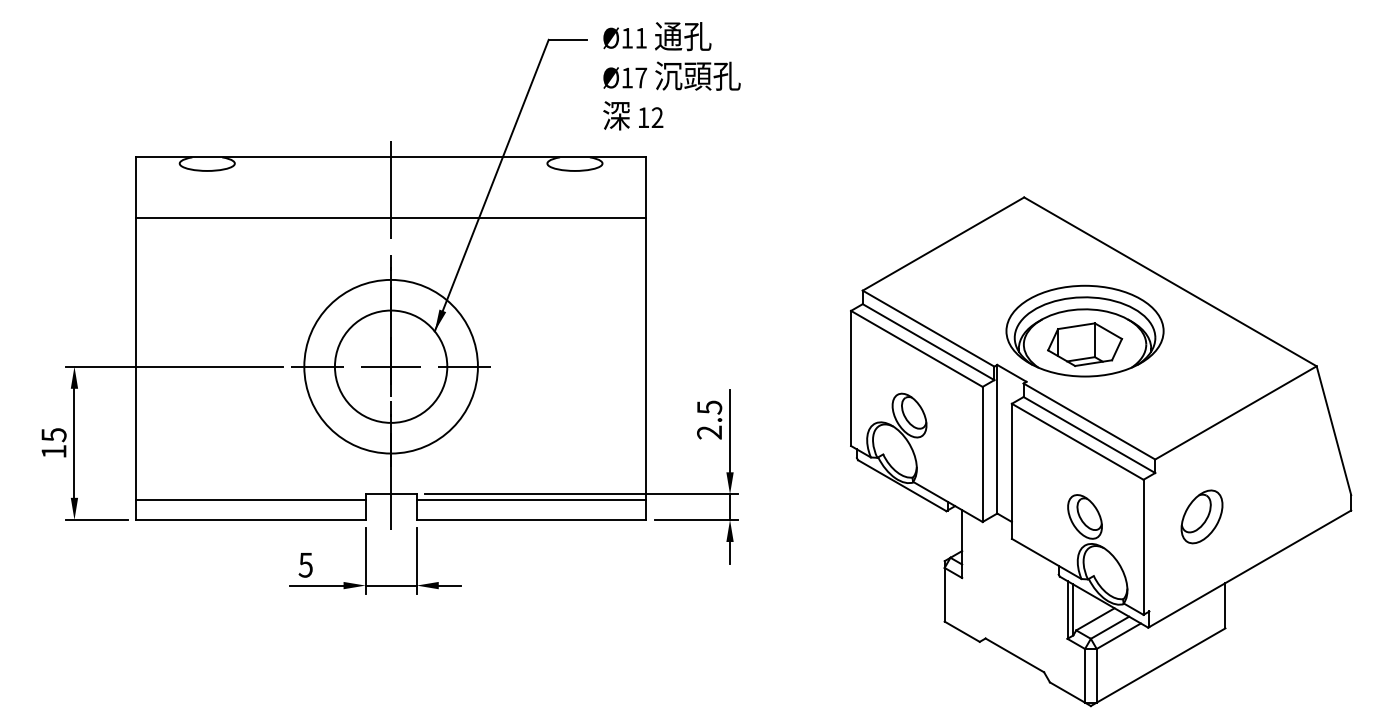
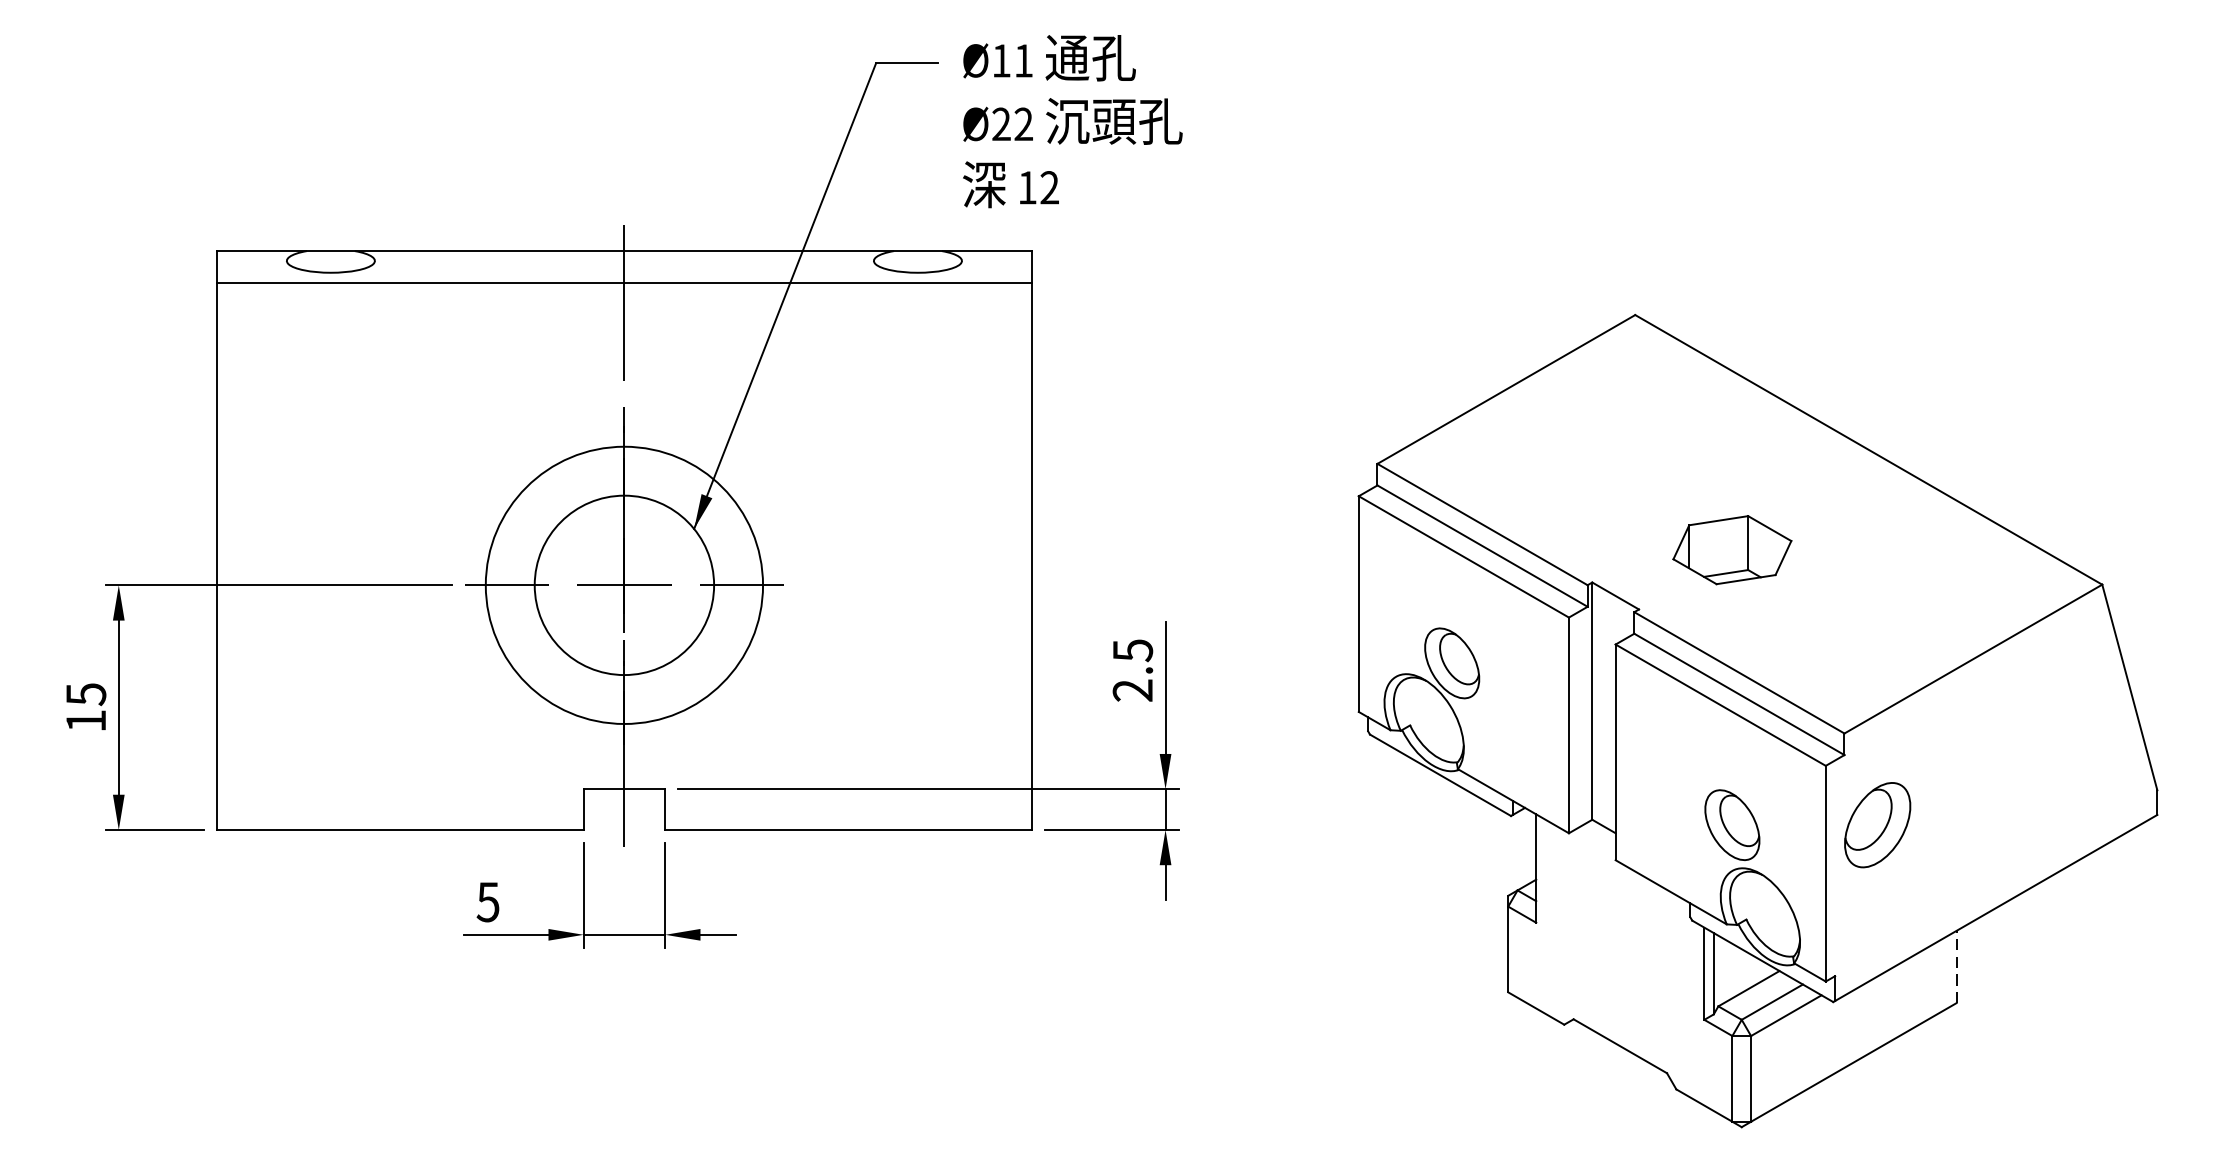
text: (634, 77) -> (1013, 123), Ø17 -> Ø22
line: (390, 217) -> (623, 283), moved
part: (1084, 330) -> (1731, 527), removed
line: (250, 499) -> (399, 797), removed
line: (531, 499) -> (848, 797), removed
part: (1201, 516) -> (1876, 824), moved
line: (1225, 605) -> (1956, 966), solid -> dashed

